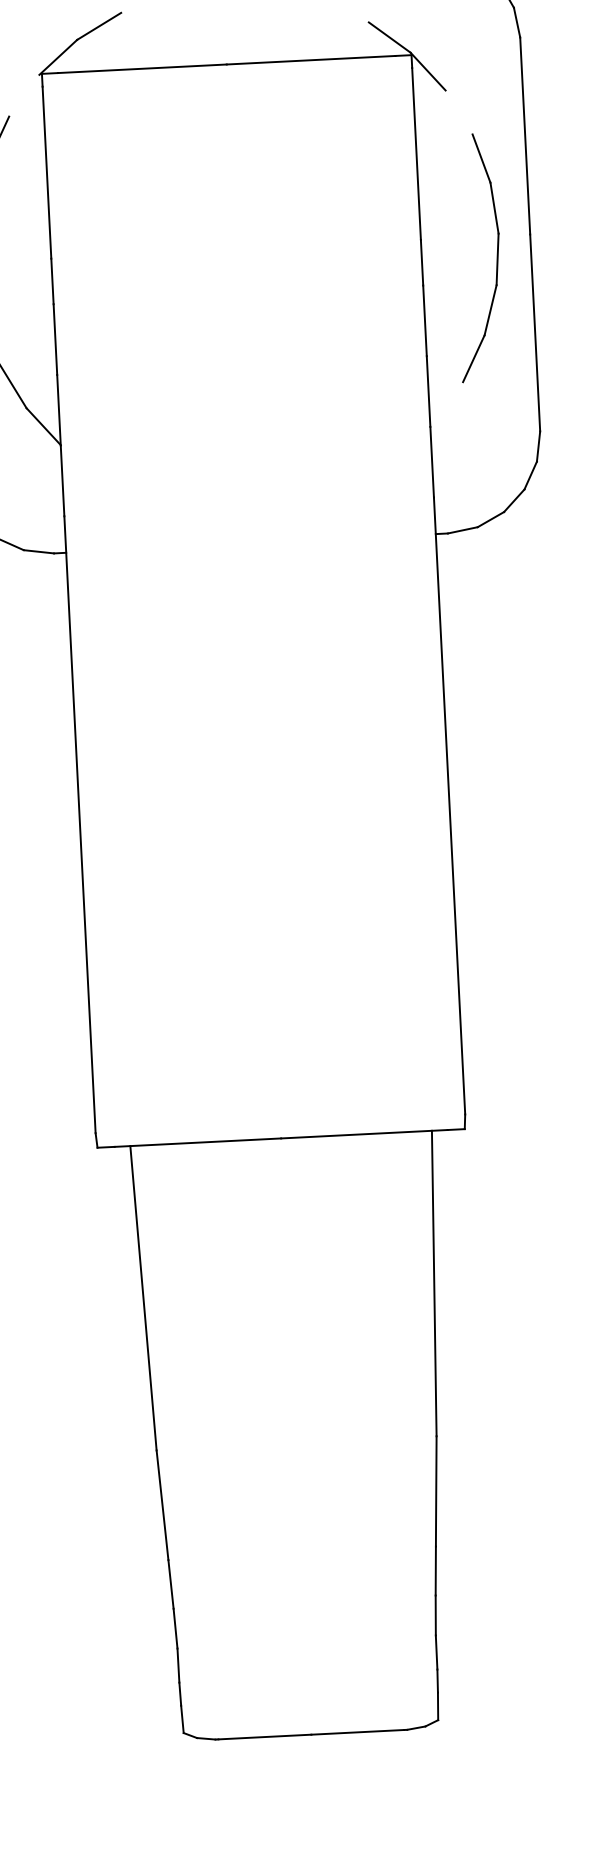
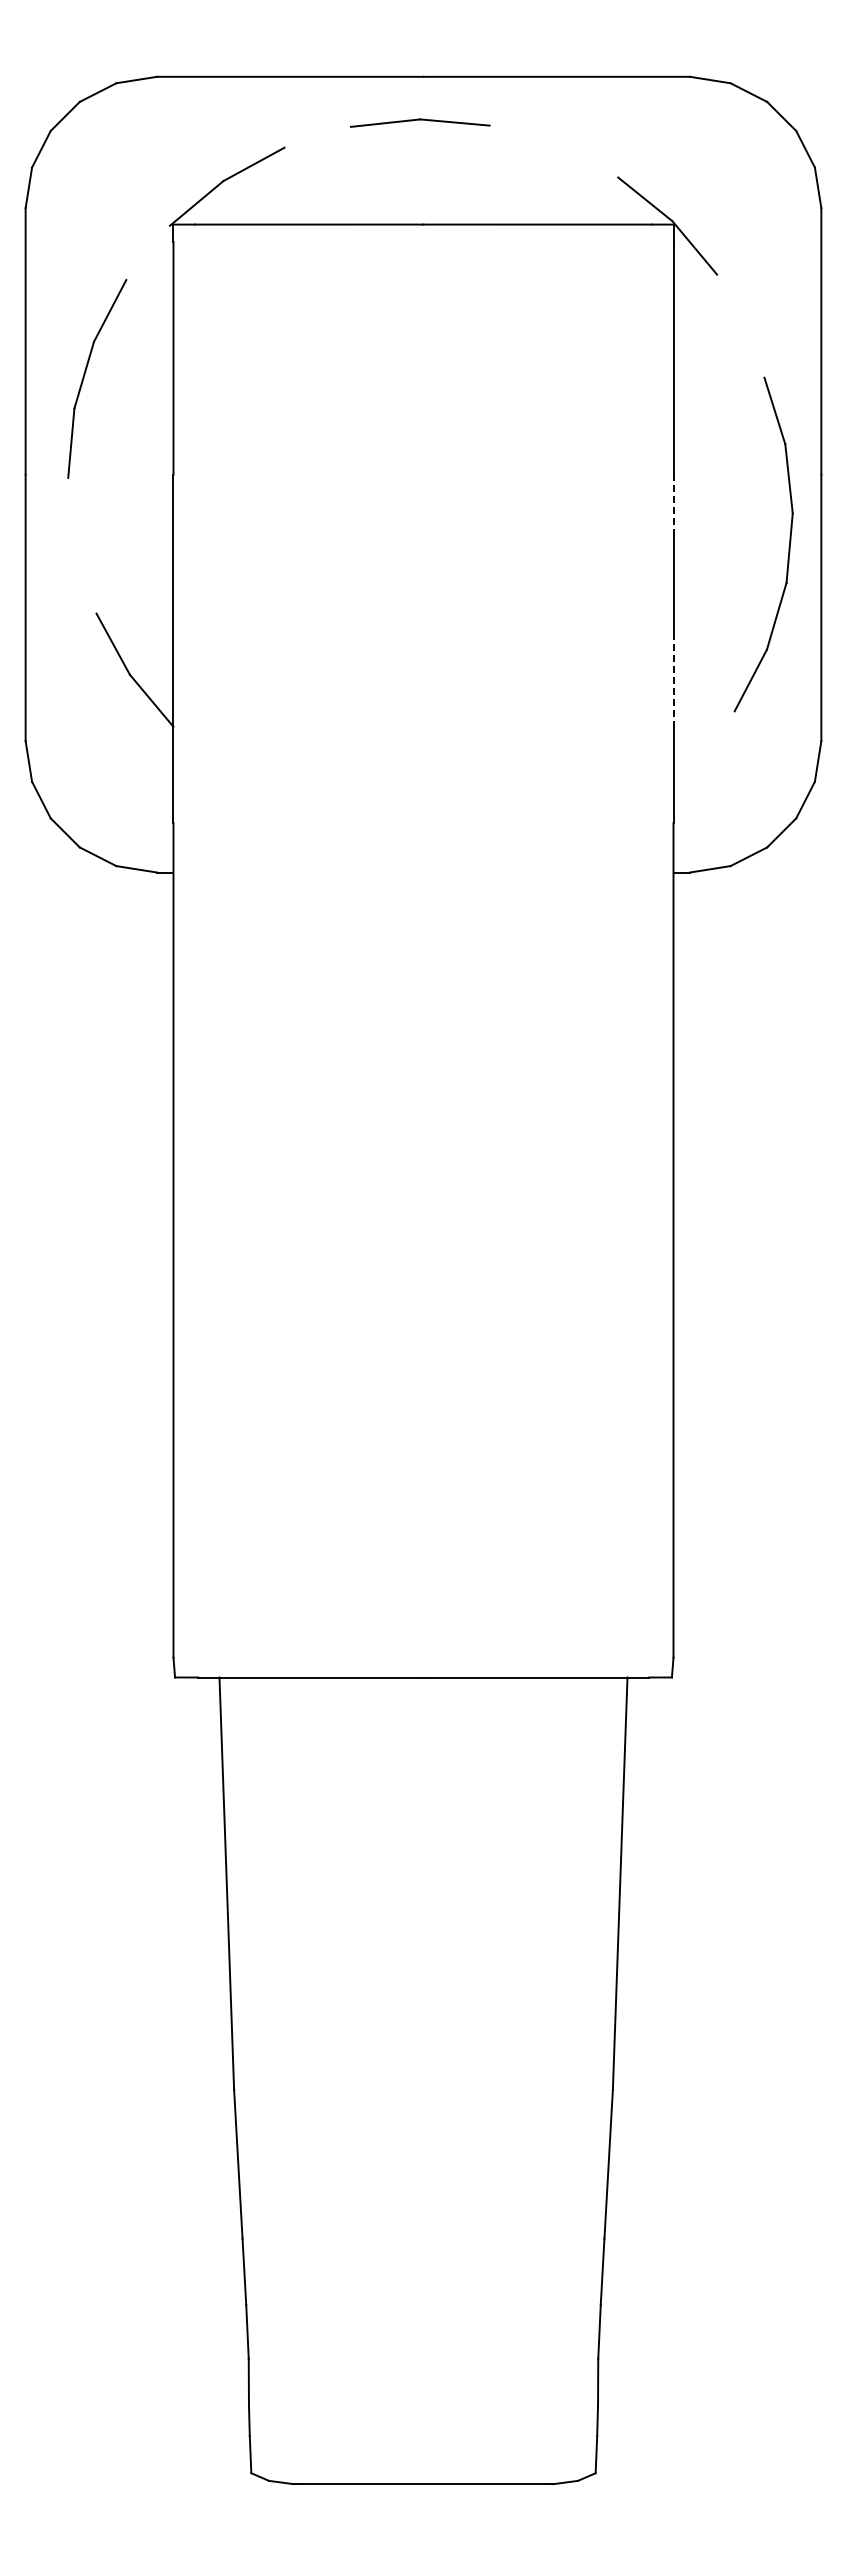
part: (496, 258) -> (788, 546), moved
line: (422, 262) -> (673, 505), solid -> dashed
line: (428, 391) -> (673, 679), solid -> dashed

